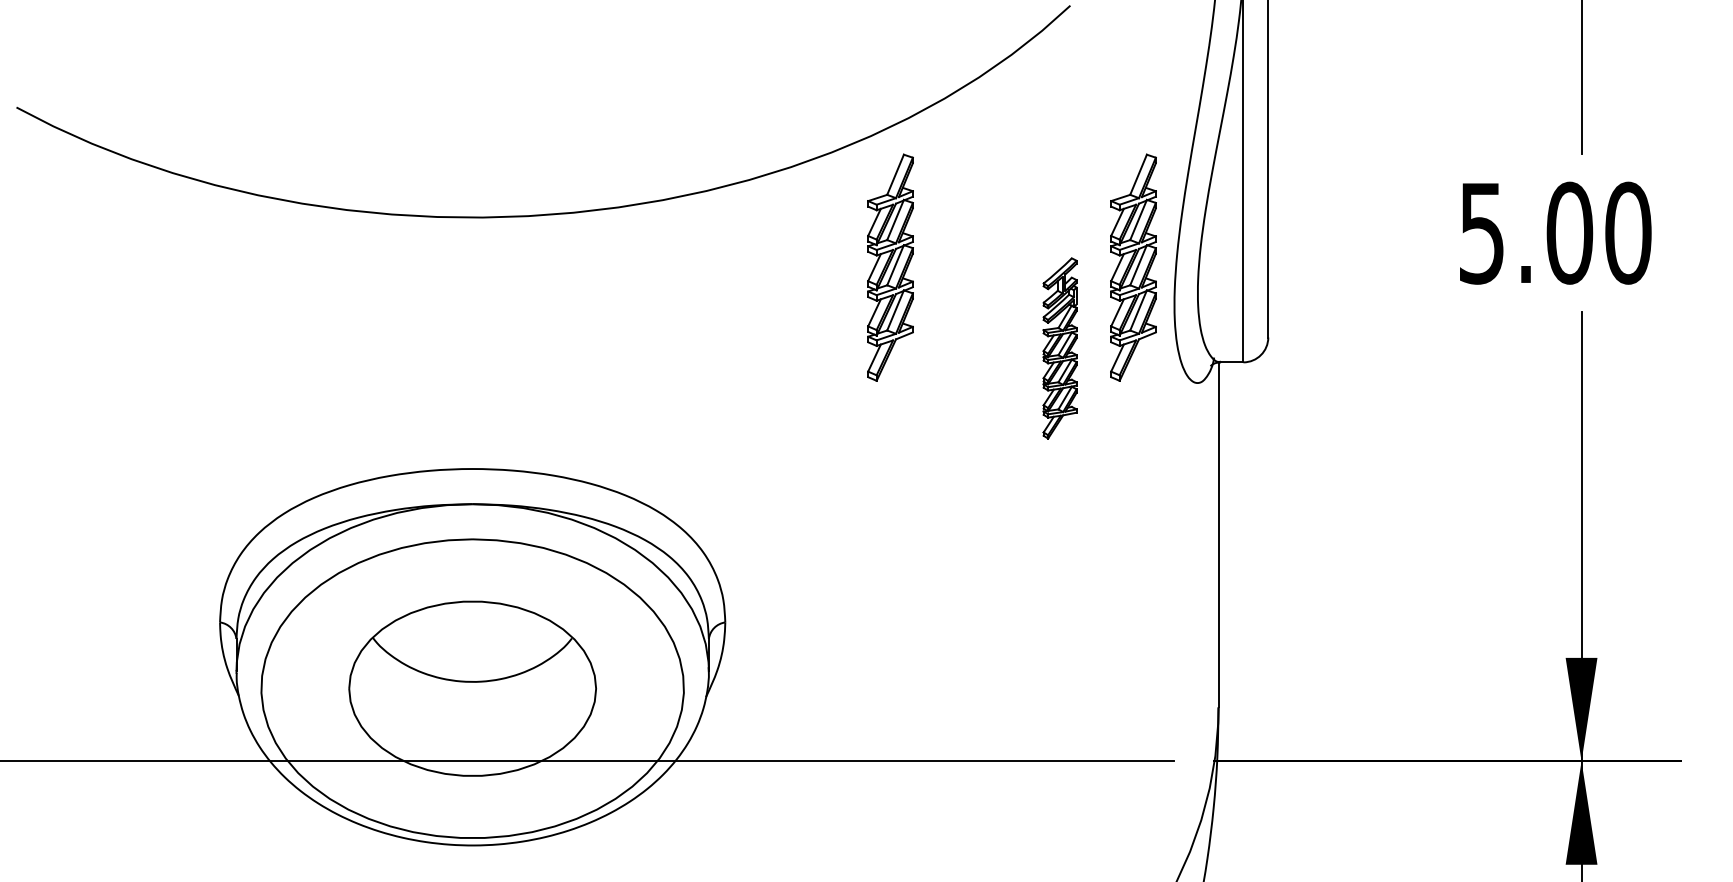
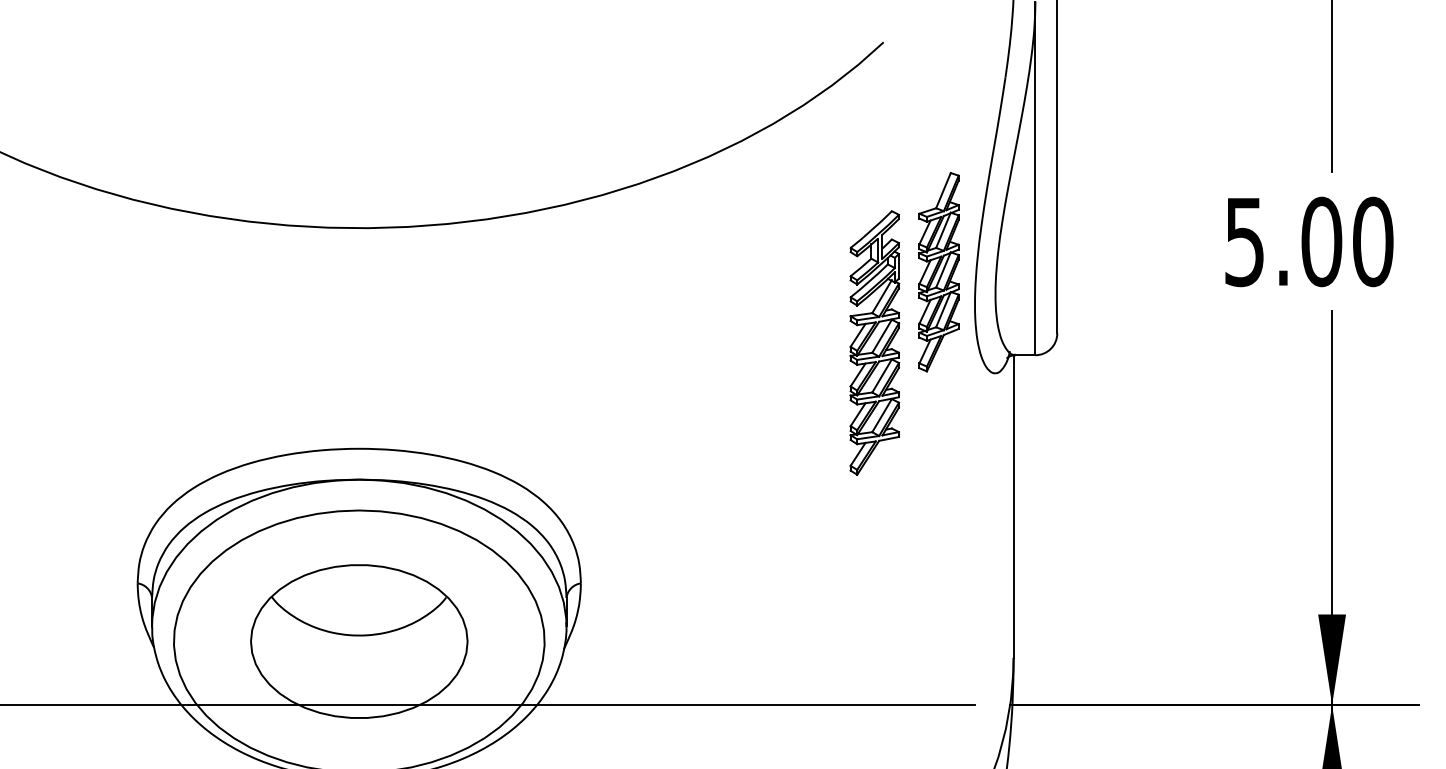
part: (890, 267) -> (725, 272), removed
part: (1059, 348) -> (874, 343), size x1.67

